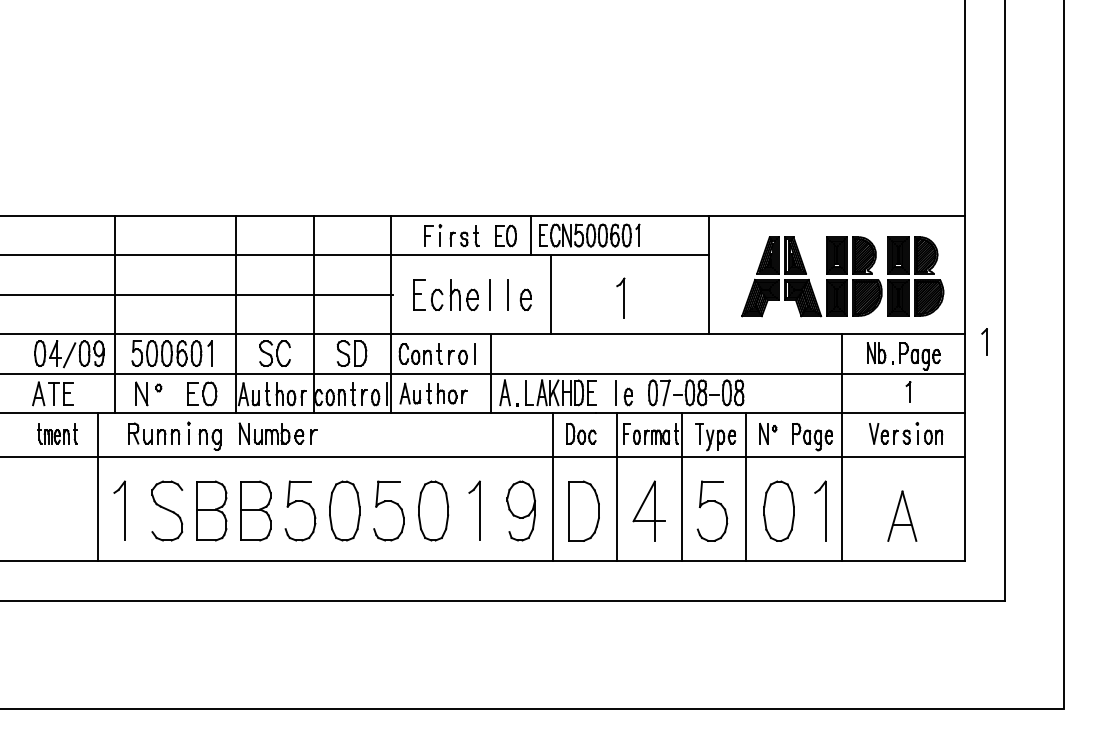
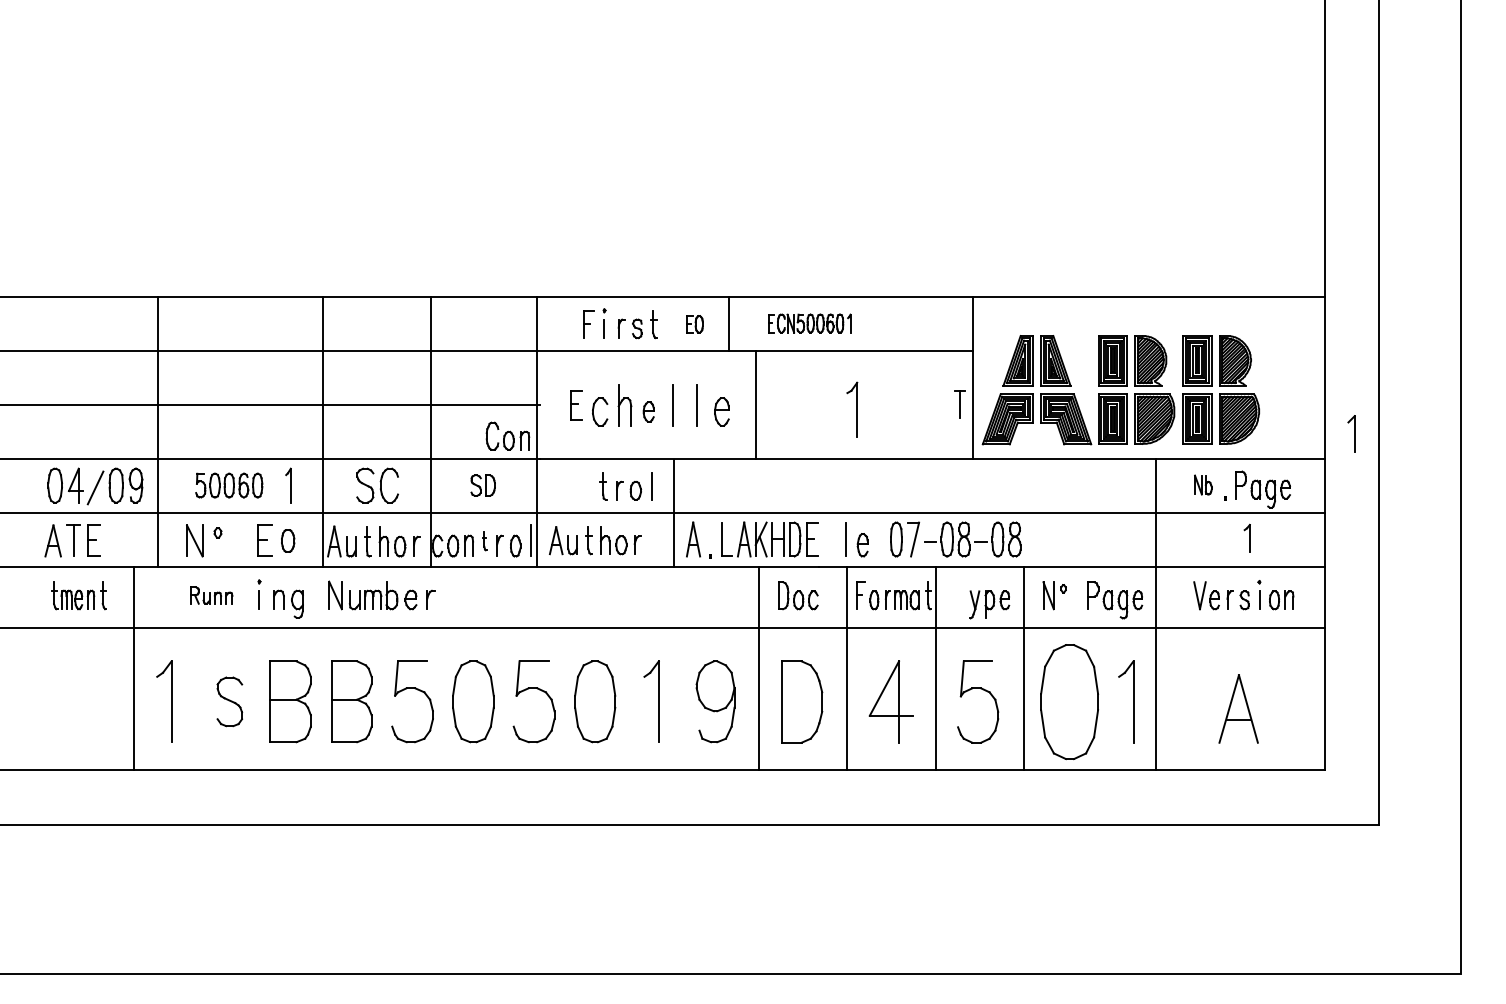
part: (589, 235) -> (809, 323), size x0.6
part: (505, 236) -> (694, 324), size x0.6
part: (842, 276) -> (1120, 390), moved
part: (419, 295) -> (576, 405), size x0.7
part: (472, 299) -> (648, 411), size x0.7
part: (984, 341) -> (1351, 433), moved
part: (876, 352) -> (1203, 484), size x0.7
part: (167, 353) -> (229, 485), size x0.7
part: (351, 353) -> (482, 485), size x0.6
part: (414, 353) -> (507, 435), moved
part: (209, 393) -> (287, 540), size x0.7
part: (352, 393) -> (484, 540), size x0.6
part: (154, 433) -> (211, 595), size x0.6
part: (698, 433) -> (959, 404), moved
part: (167, 510) -> (229, 701), size x0.6
part: (779, 510) -> (1069, 701), size x1.4

